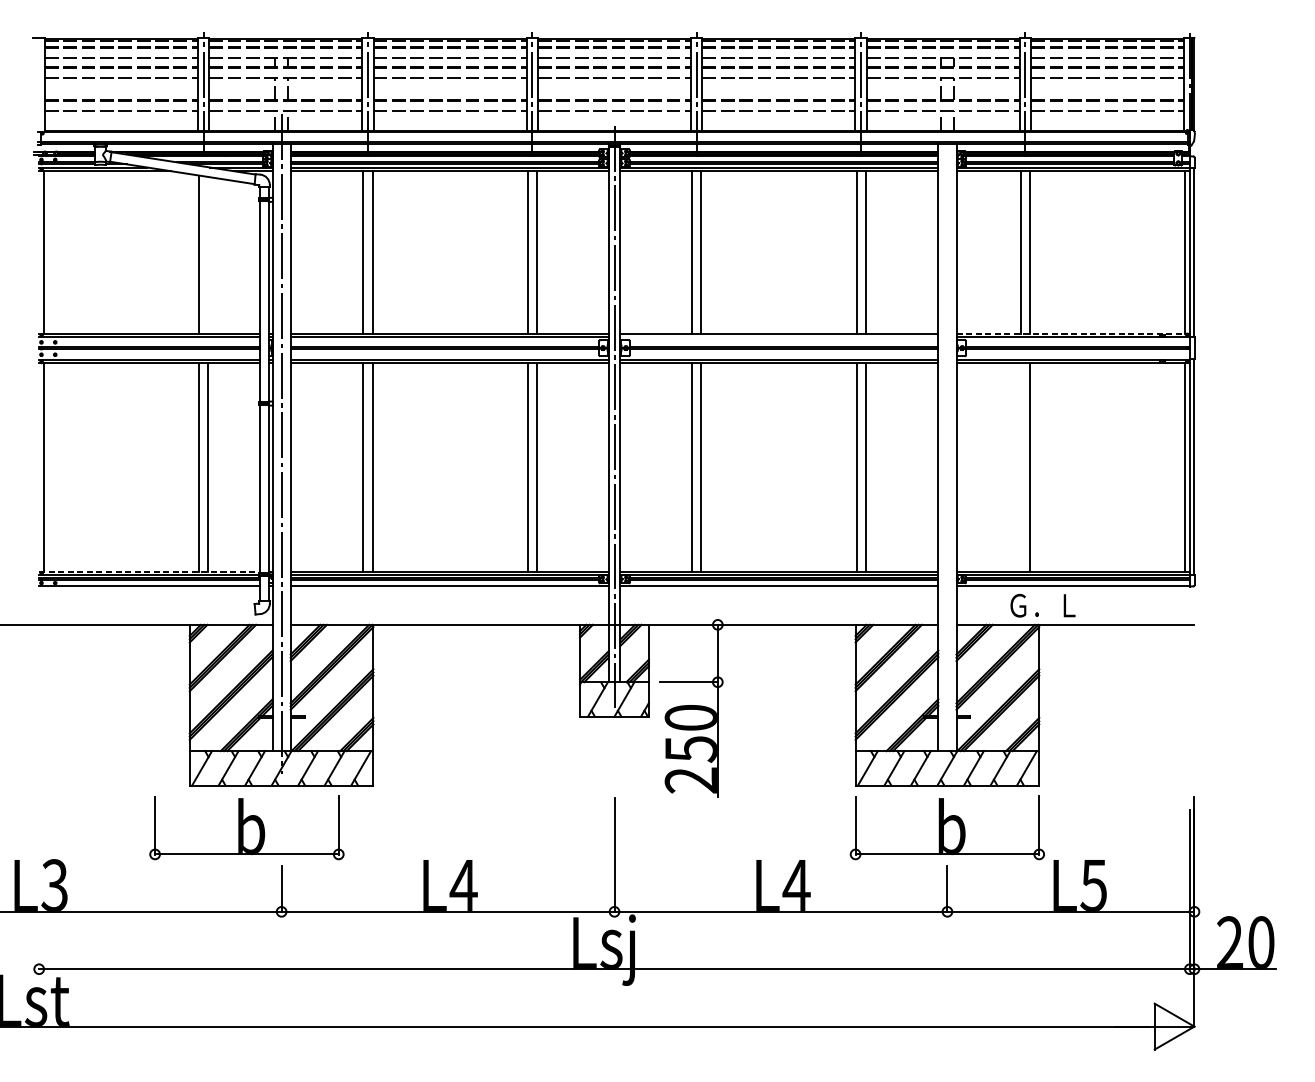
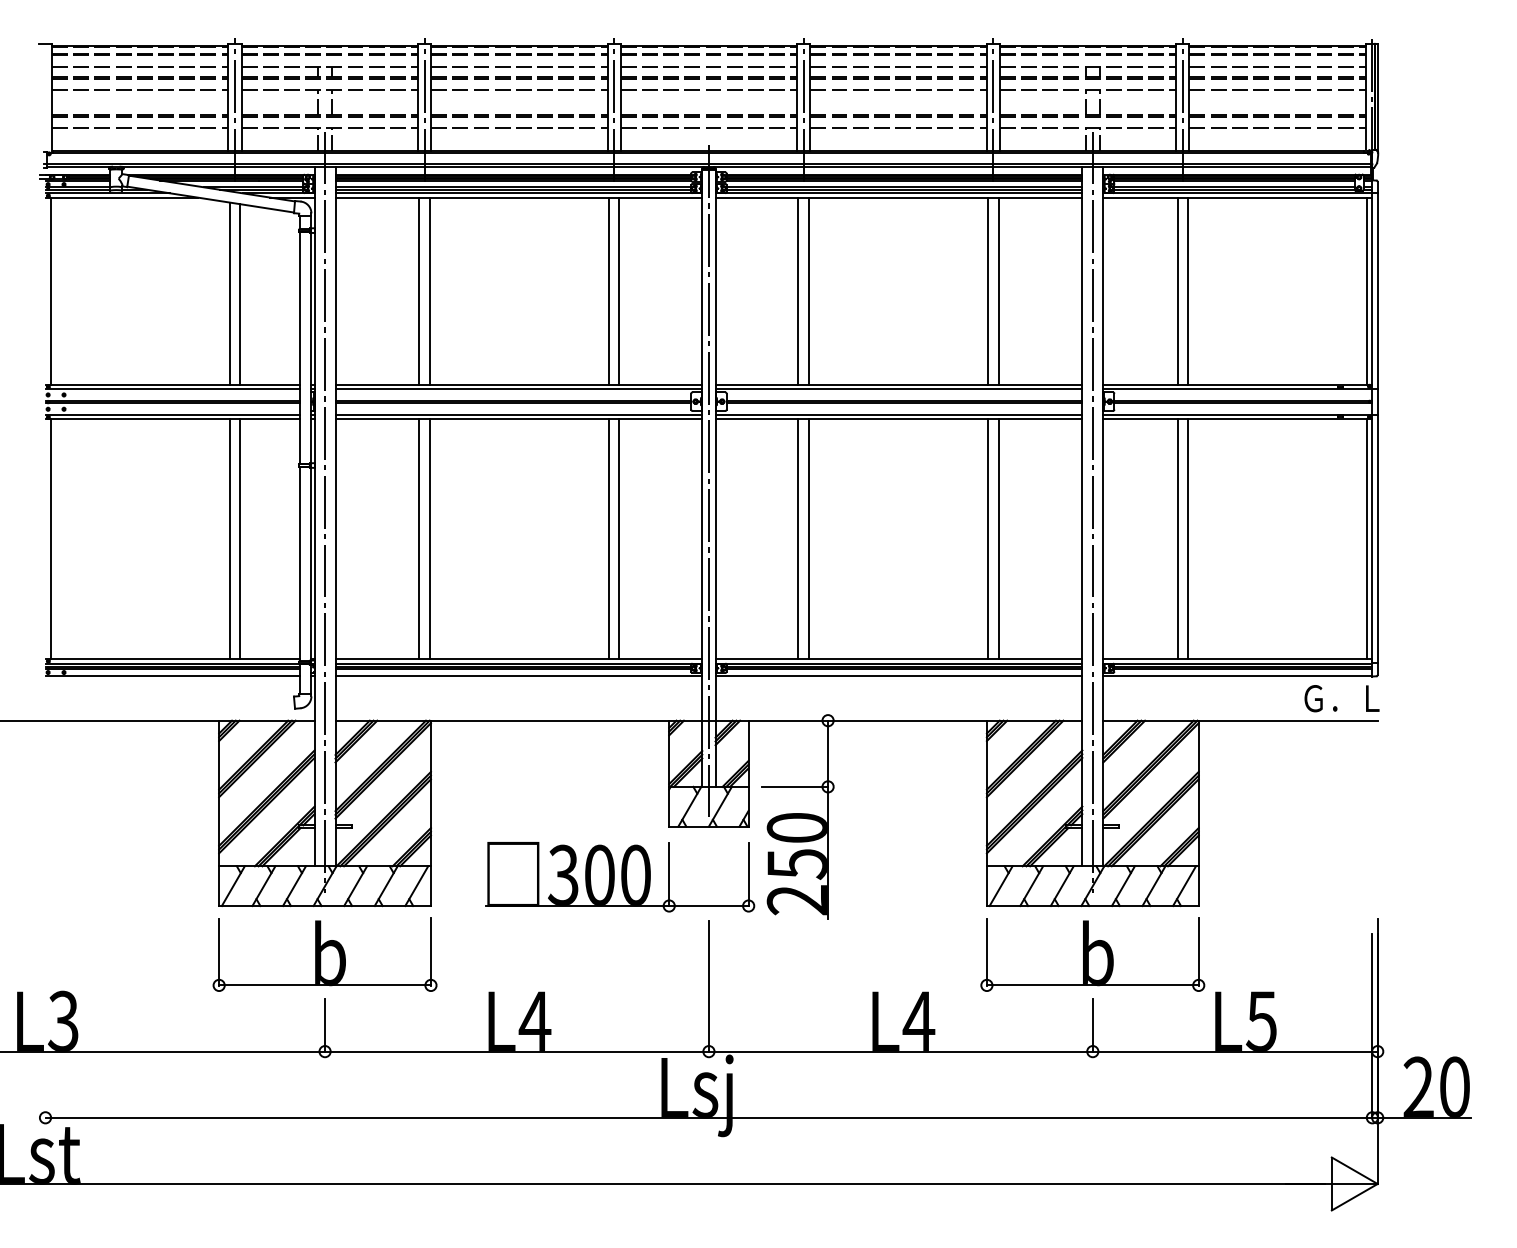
line: (208, 255) -> (240, 294), added
line: (1072, 333) -> (1237, 384), dashed -> solid
line: (778, 336) -> (898, 388), added
line: (947, 443) -> (1092, 511), added
line: (1020, 467) -> (1177, 539), added
line: (150, 571) -> (173, 659), dashed -> solid
text: (1042, 605) -> (1341, 698), moved
part: (537, 760) -> (620, 877), added
part: (246, 827) -> (324, 954), moved

